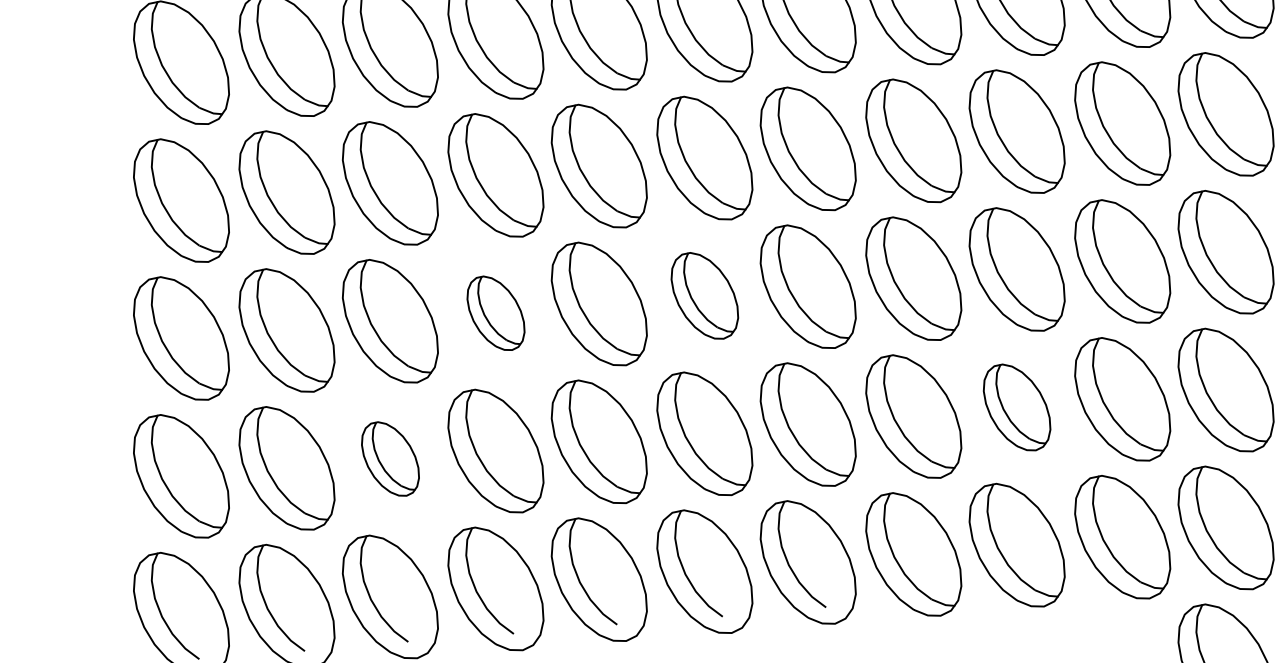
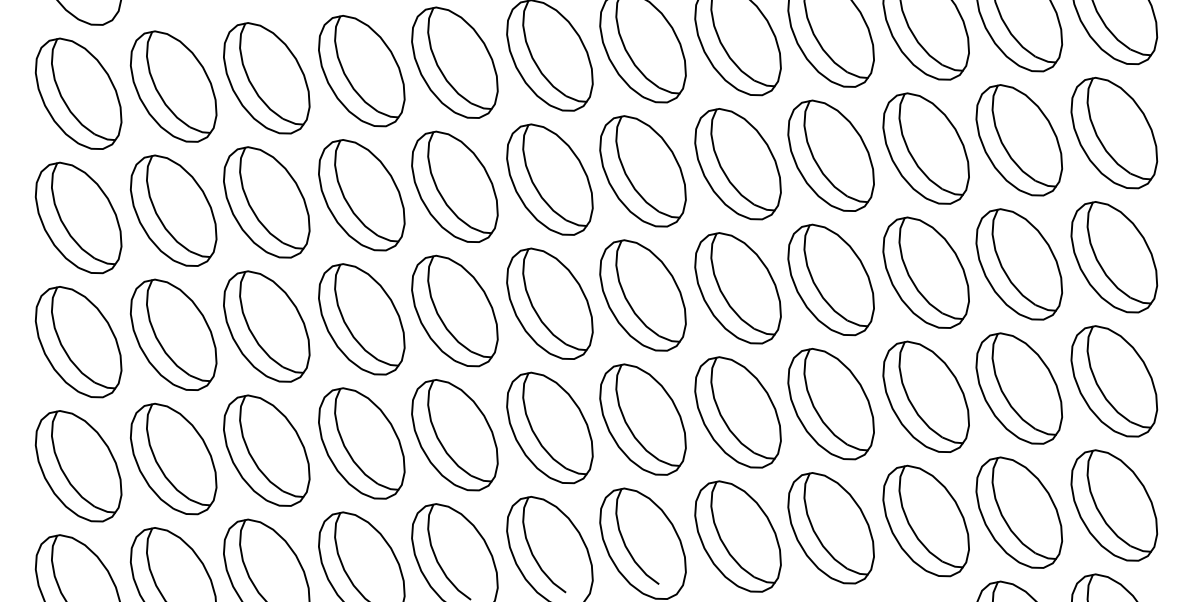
part: (704, 295) -> (549, 303), size x1.43
part: (495, 313) -> (361, 319), size x1.67
part: (1016, 407) -> (830, 404), size x1.43
part: (390, 458) -> (266, 450), size x1.67

